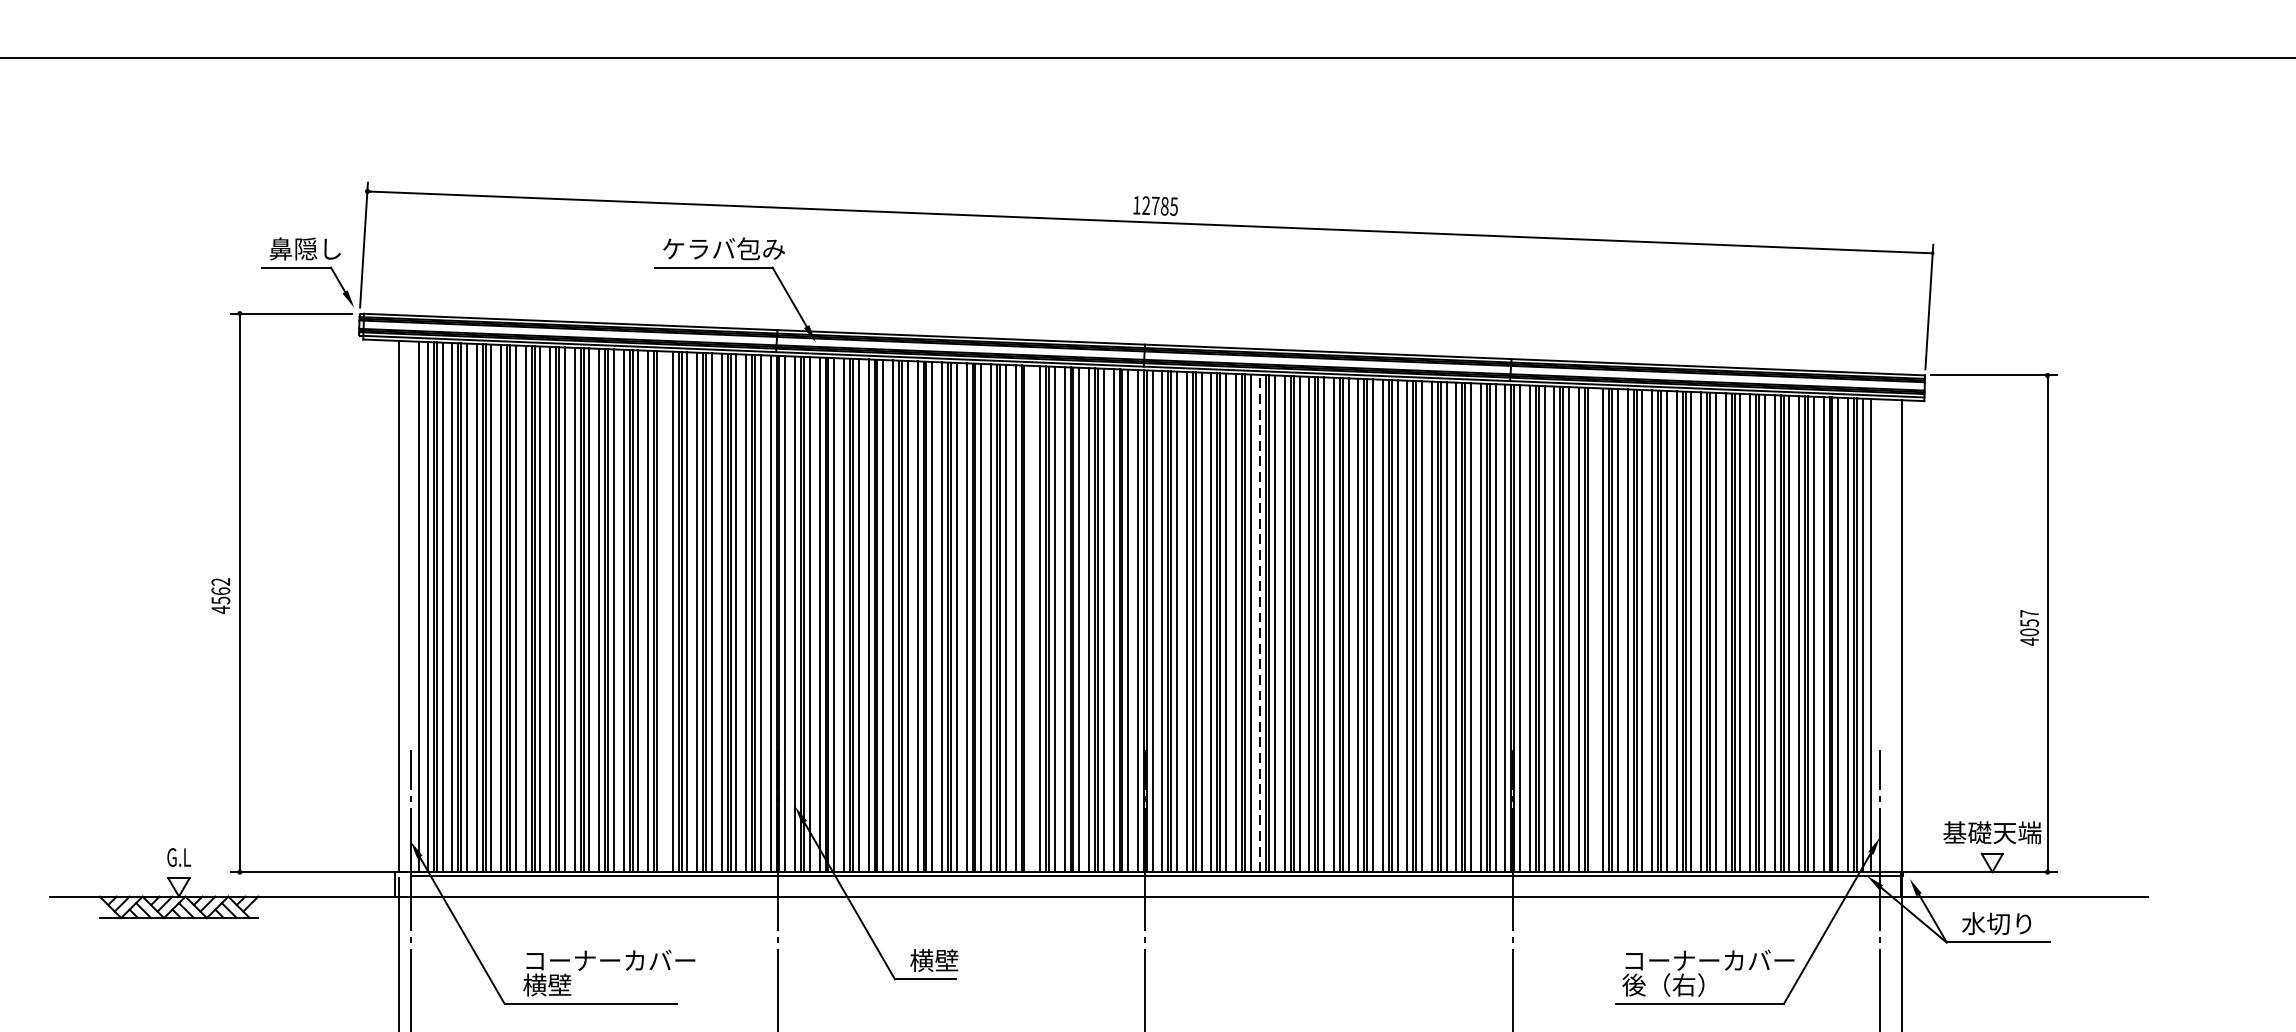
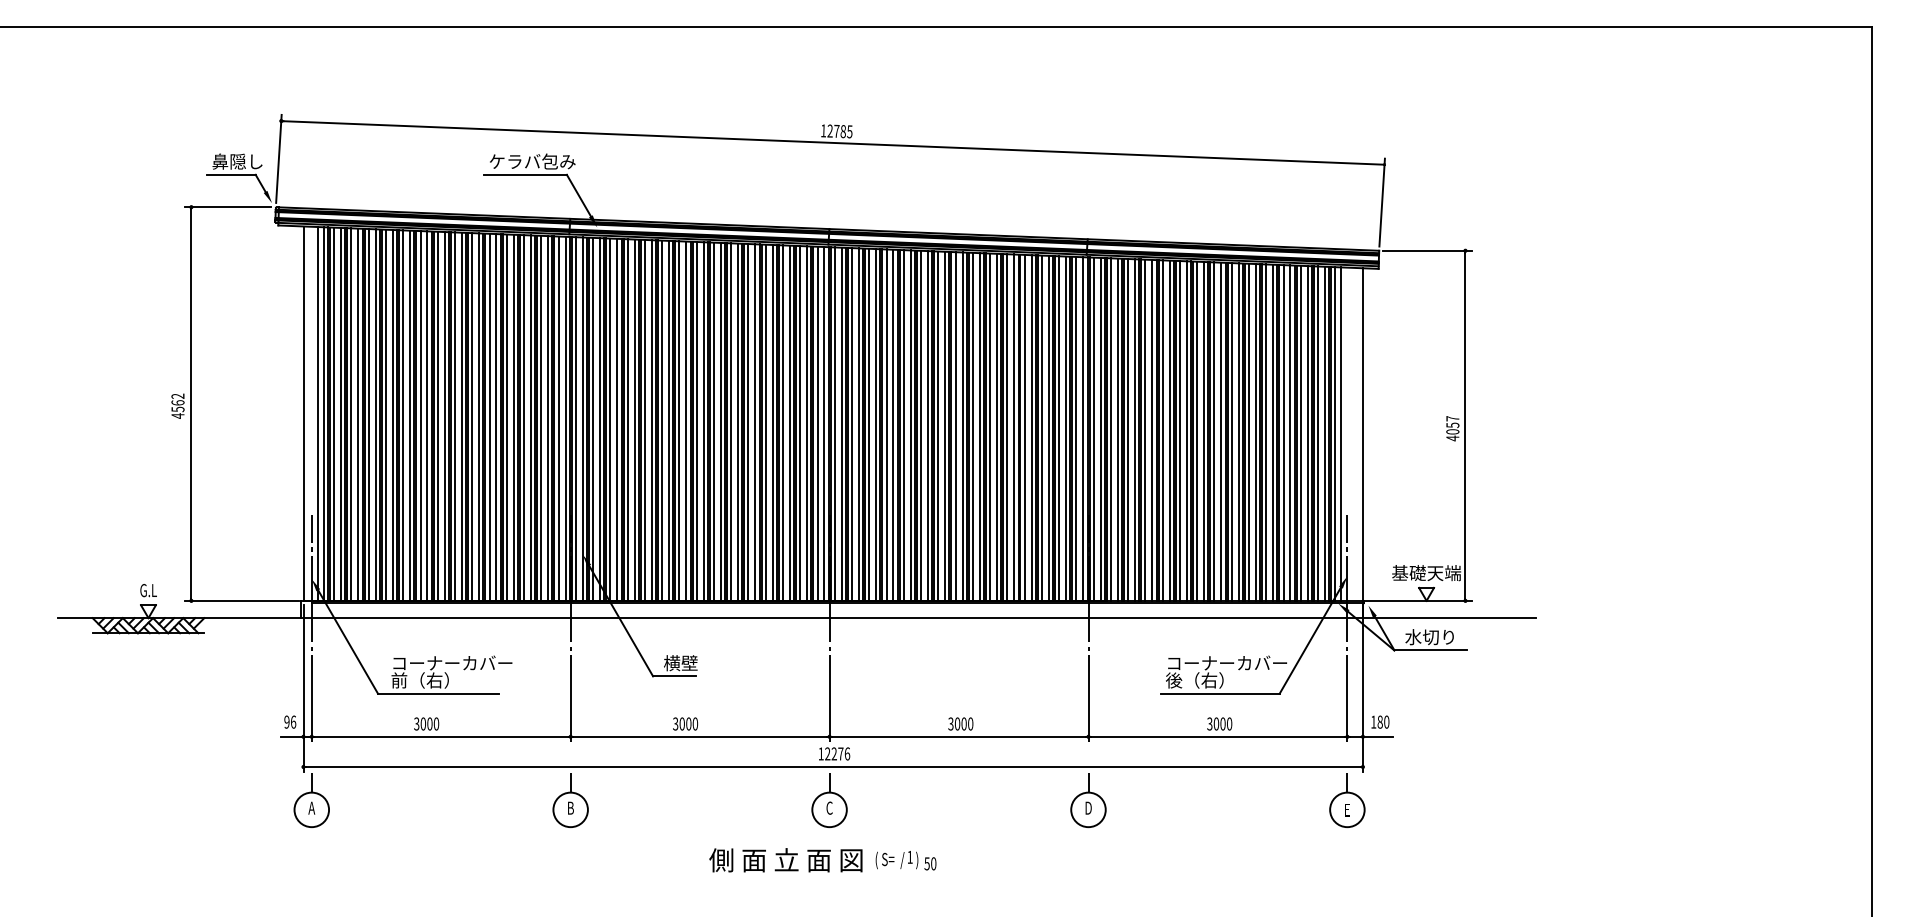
line: (662, 610) -> (489, 416), added
line: (1030, 619) -> (748, 422), added
line: (1260, 623) -> (910, 425), dashed -> solid
line: (1593, 628) -> (1145, 429), added
text: (563, 985) -> (419, 680), 横壁 -> 前（右）

